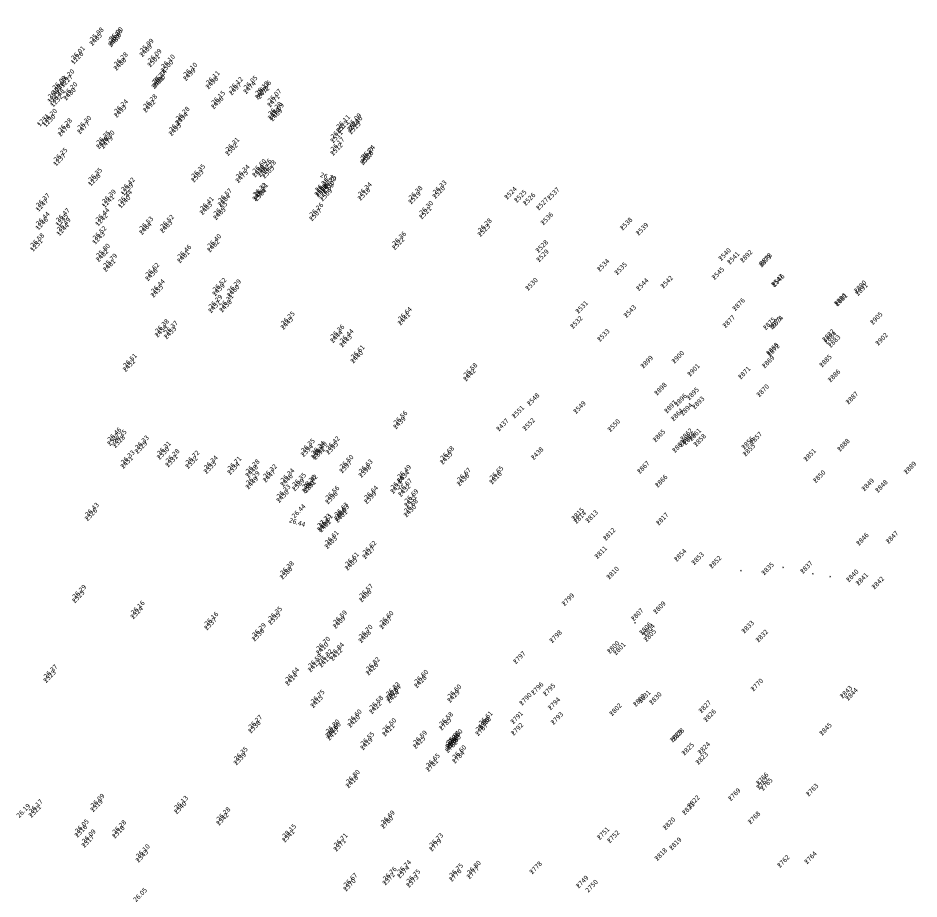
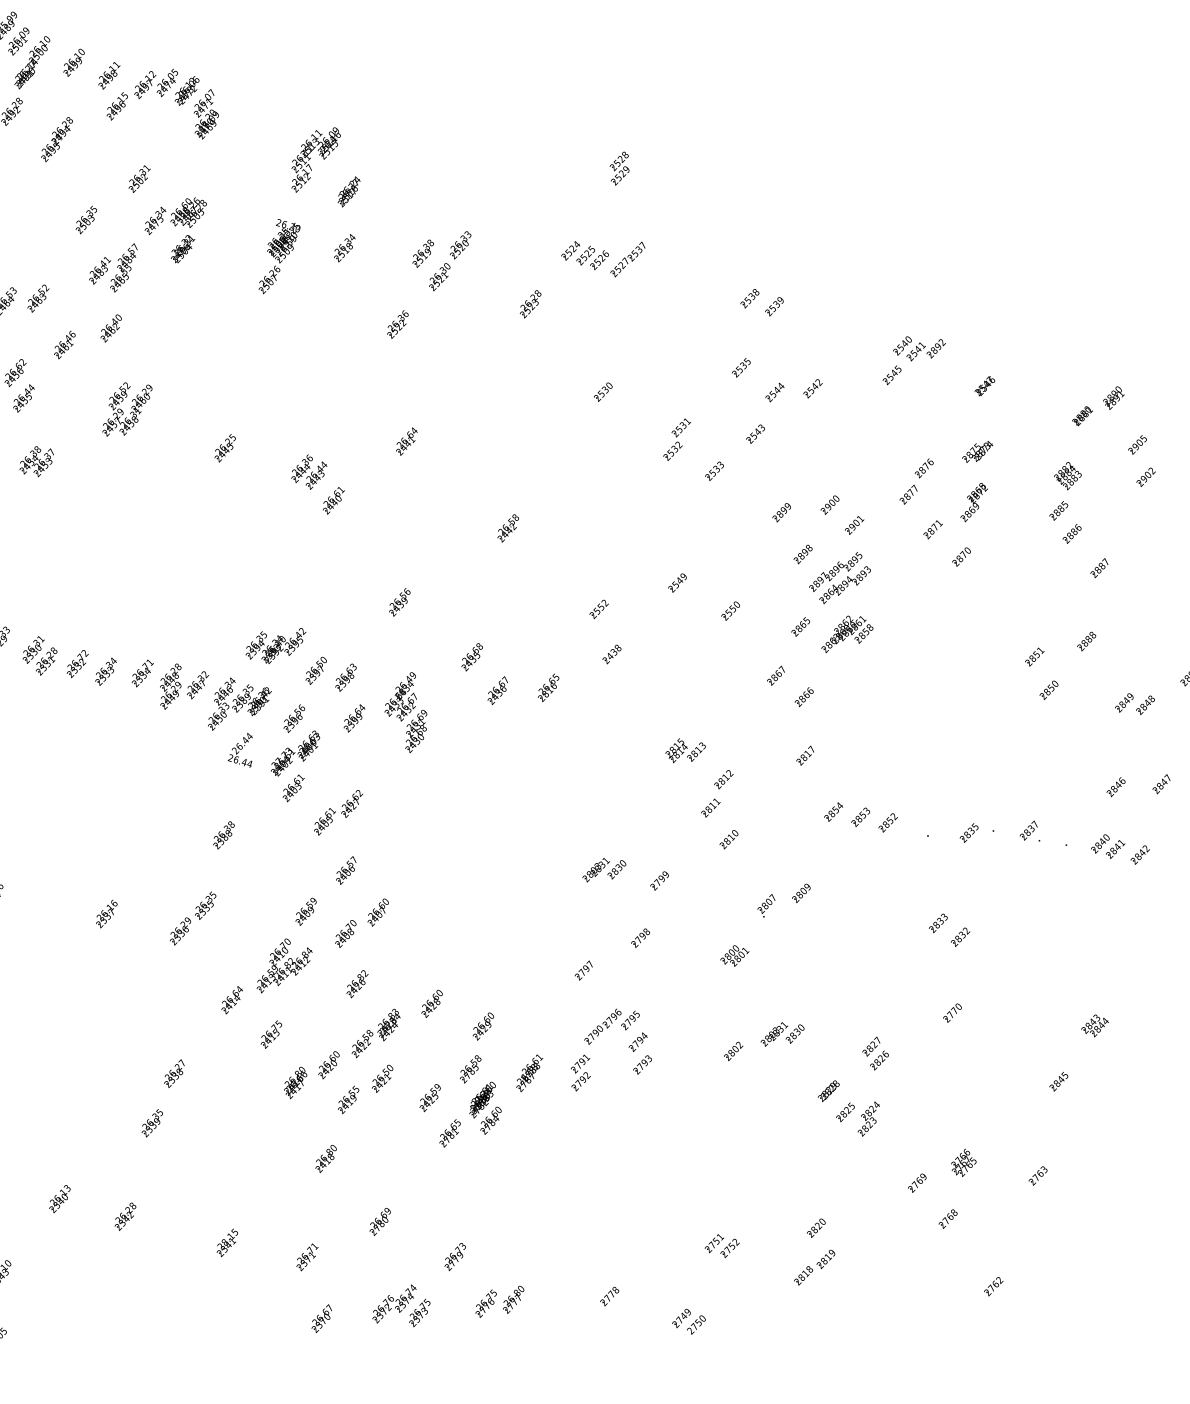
part: (546, 218) -> (626, 290), removed
part: (541, 250) -> (618, 167), moved
part: (765, 260) -> (966, 355), removed
part: (602, 265) -> (713, 363), removed
part: (733, 312) -> (916, 480), moved
part: (517, 412) -> (581, 590), removed
part: (750, 443) -> (942, 638), removed
part: (532, 592) -> (604, 869), added
part: (647, 631) -> (783, 930), removed
part: (690, 804) -> (849, 1198), removed
part: (810, 857) -> (1035, 1280), removed

